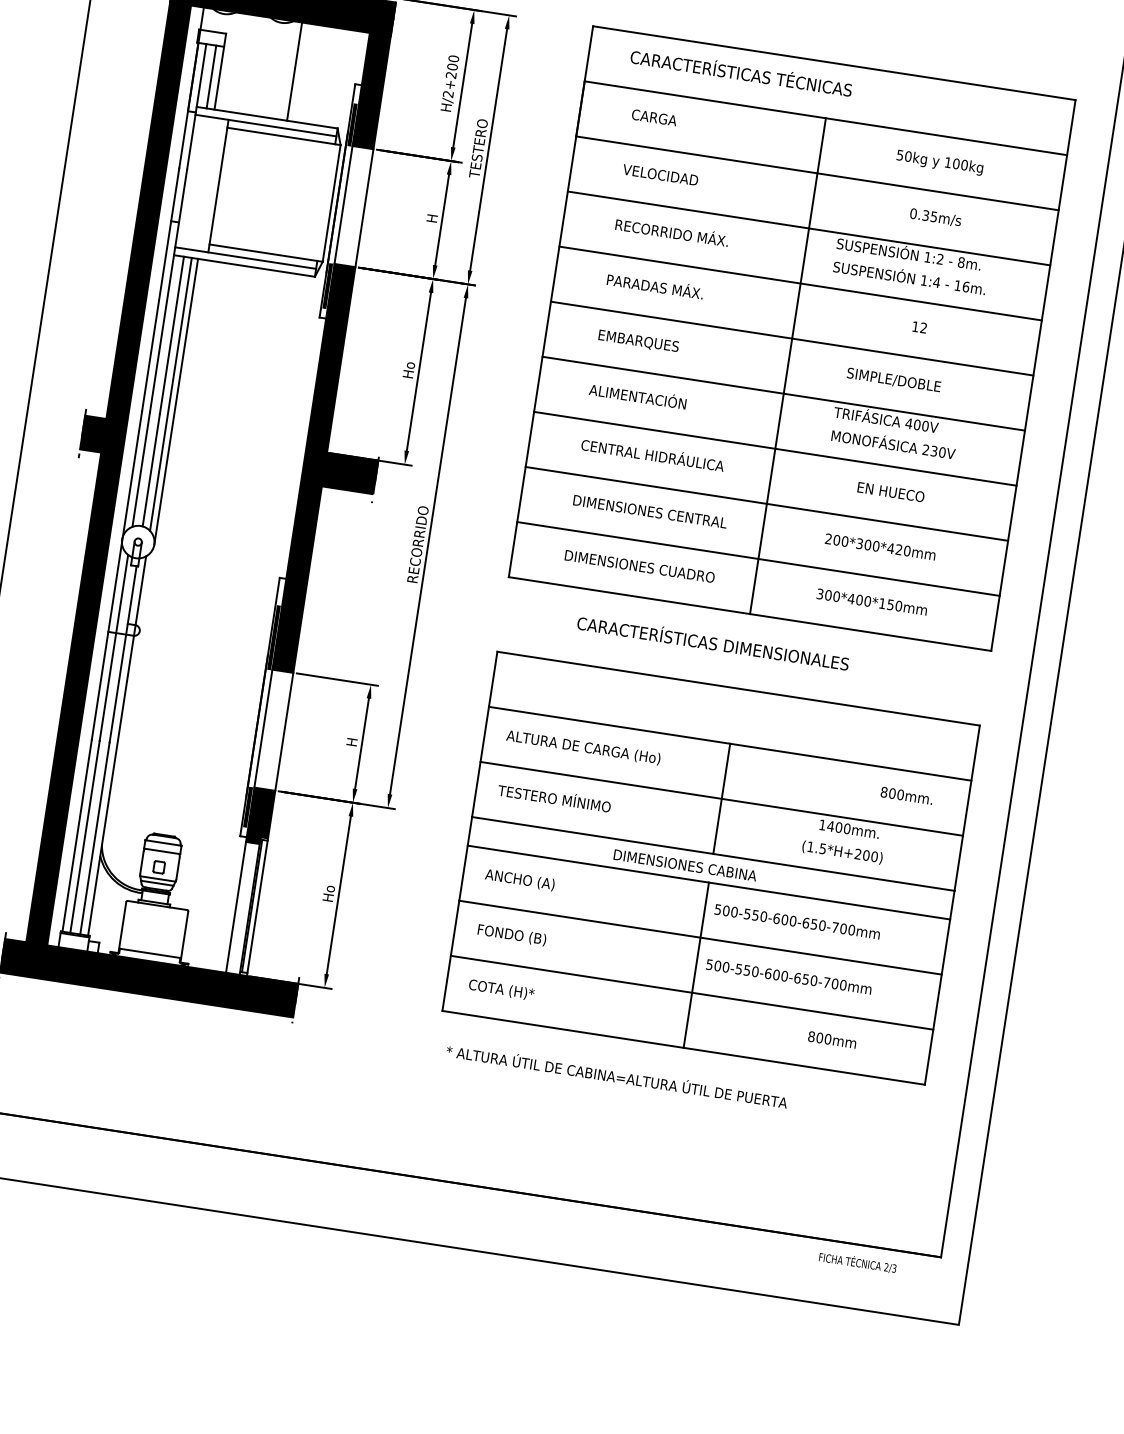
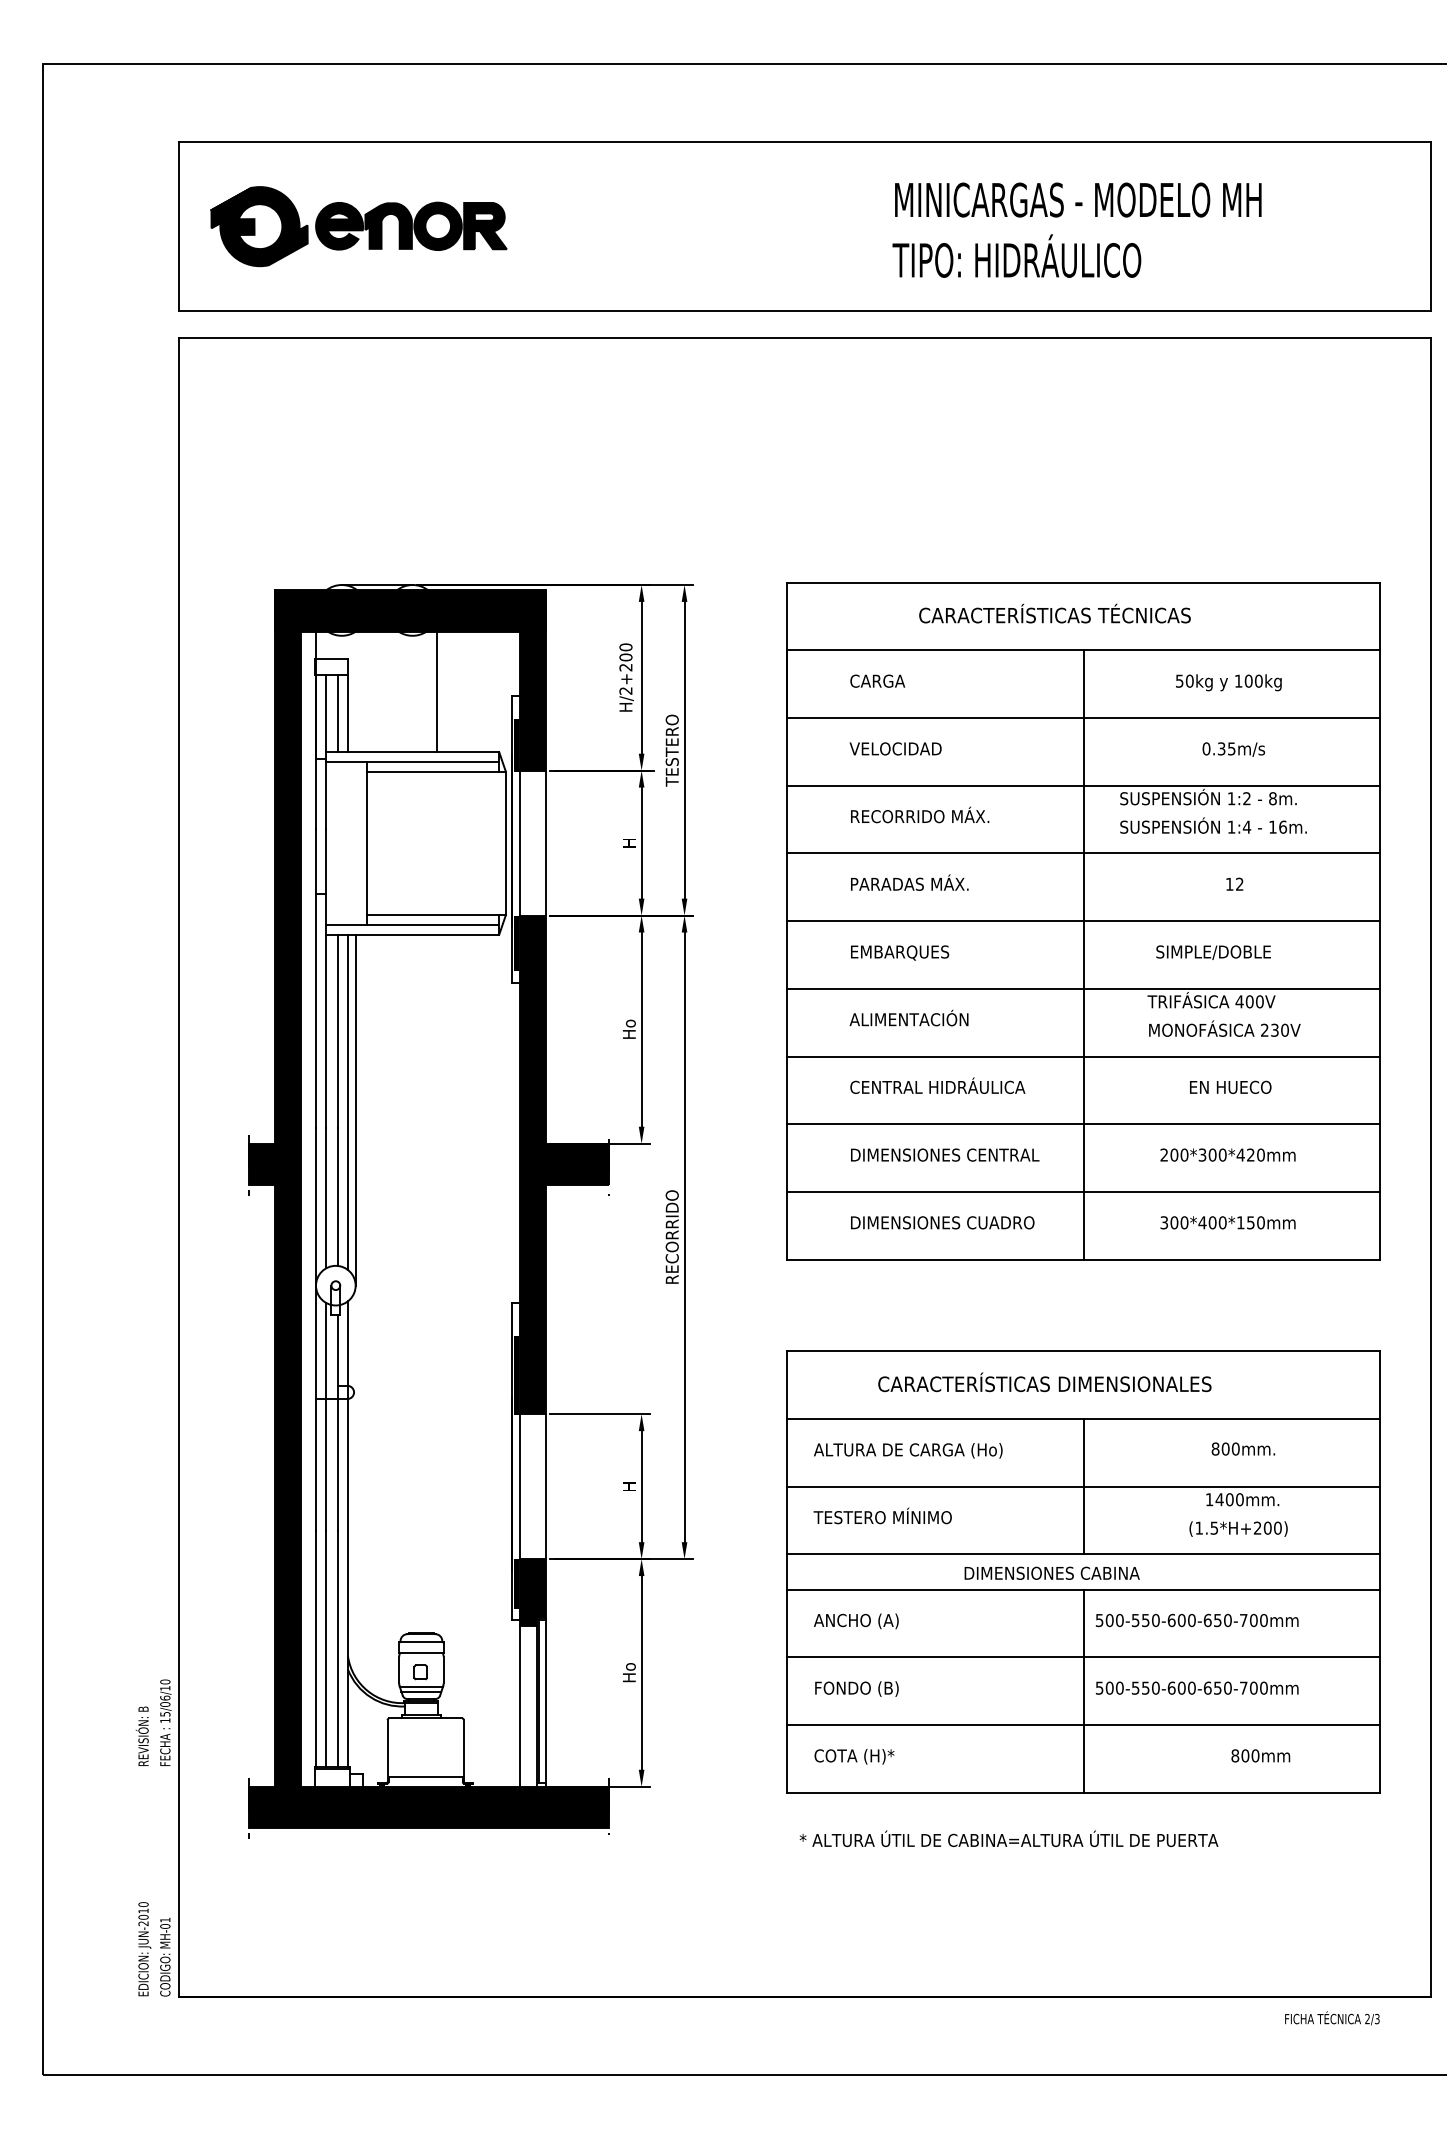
text: (741, 72) -> (1054, 613), moved
text: (713, 642) -> (1044, 1382), moved
text: (906, 795) -> (1243, 1448), moved

